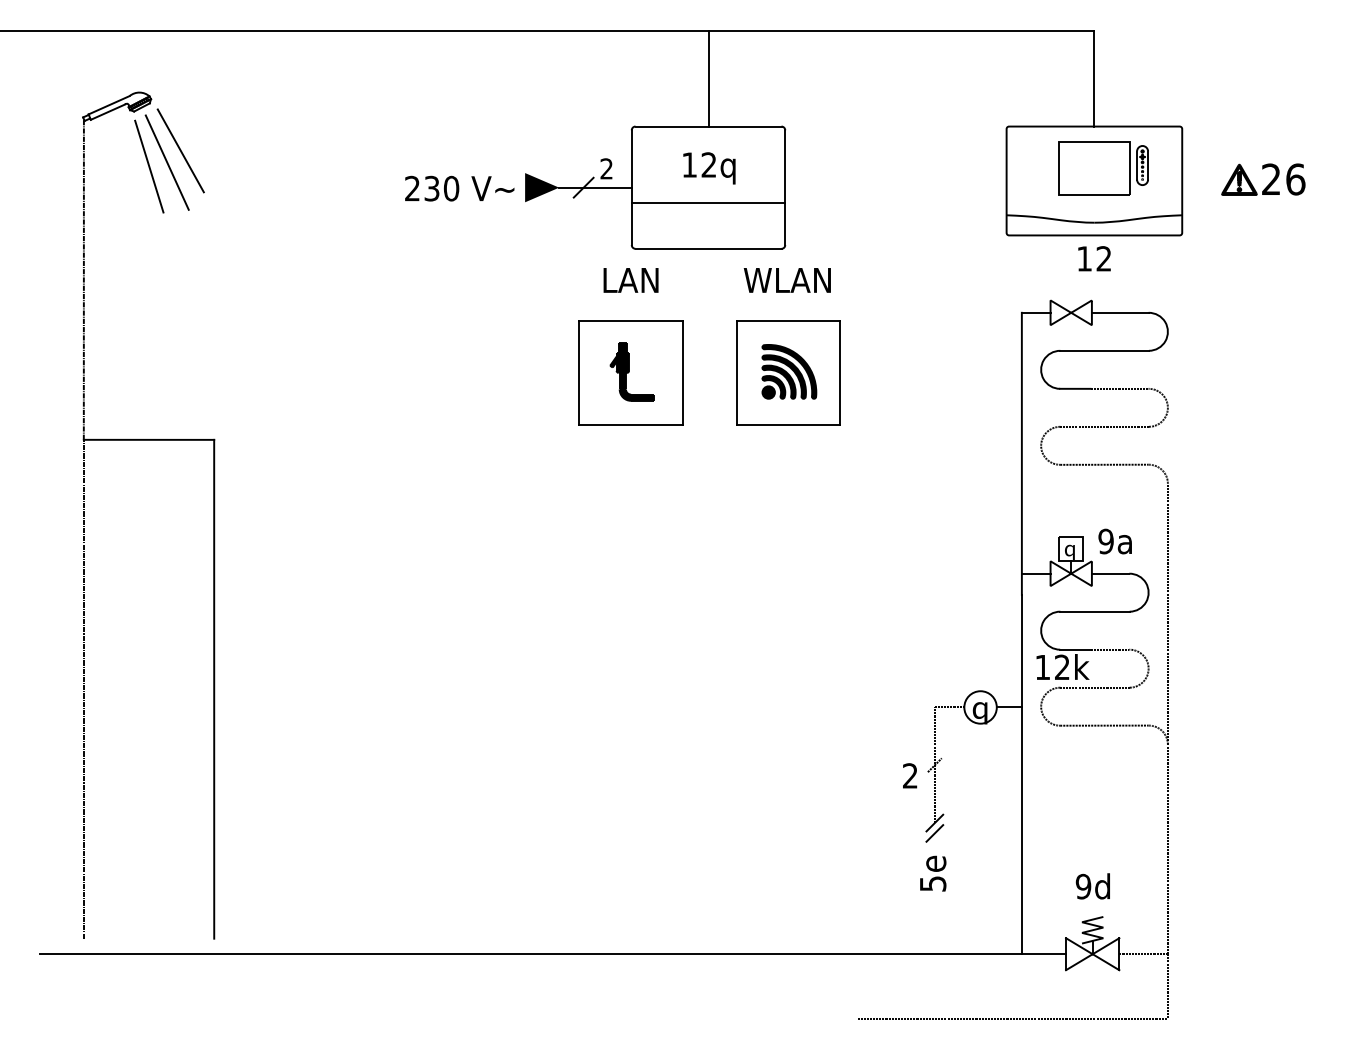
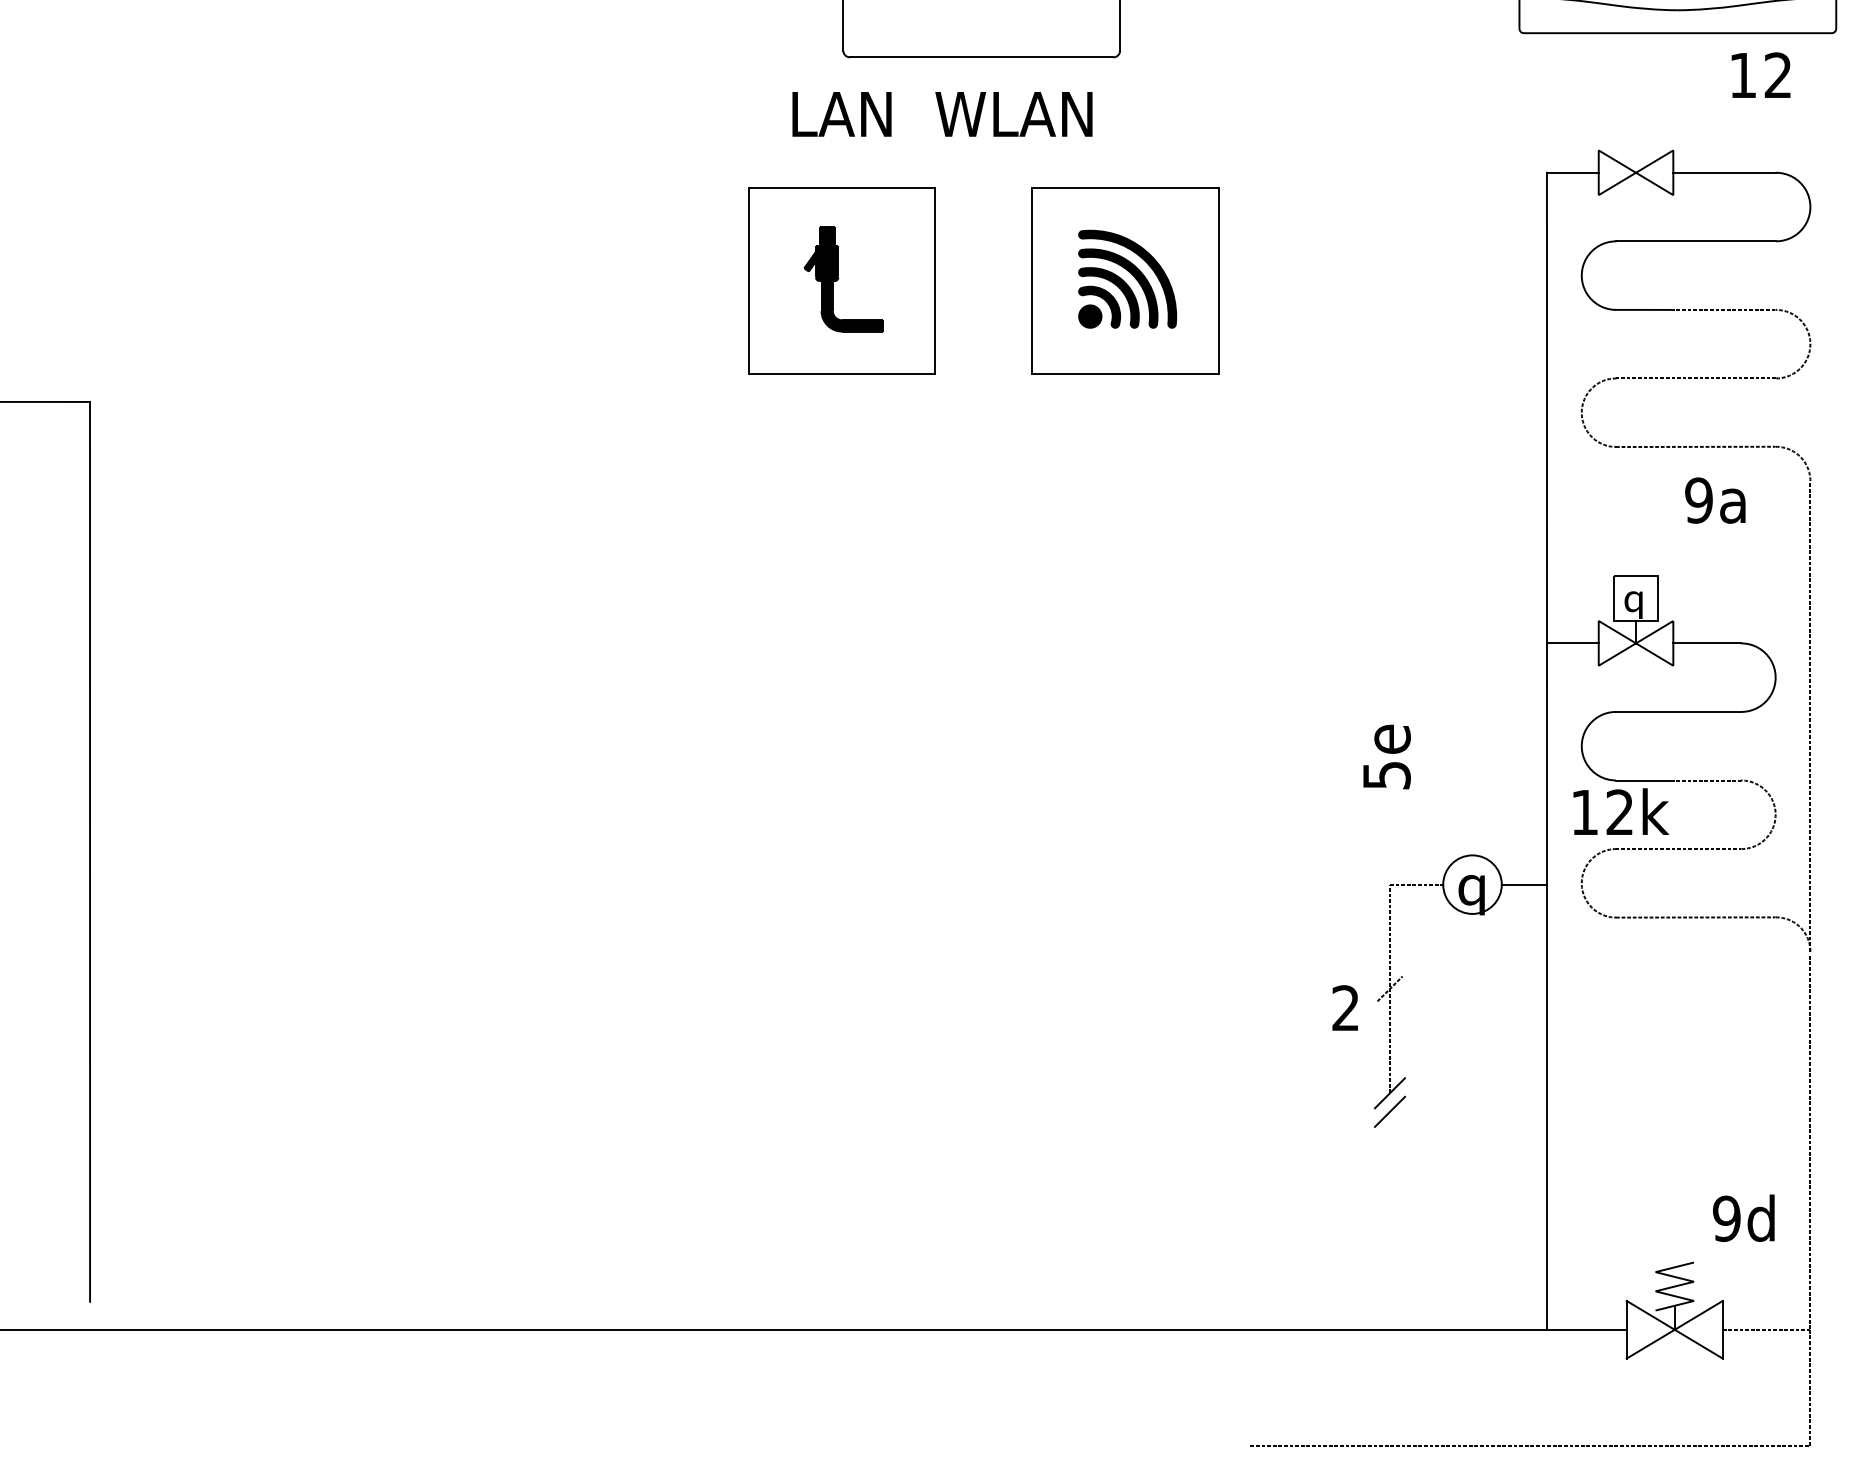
text: (1094, 258) -> (1760, 74), moved
text: (786, 280) -> (1012, 114), moved
text: (1114, 541) -> (1714, 500), moved
text: (933, 873) -> (1387, 756), moved
text: (1092, 886) -> (1742, 1218), moved

